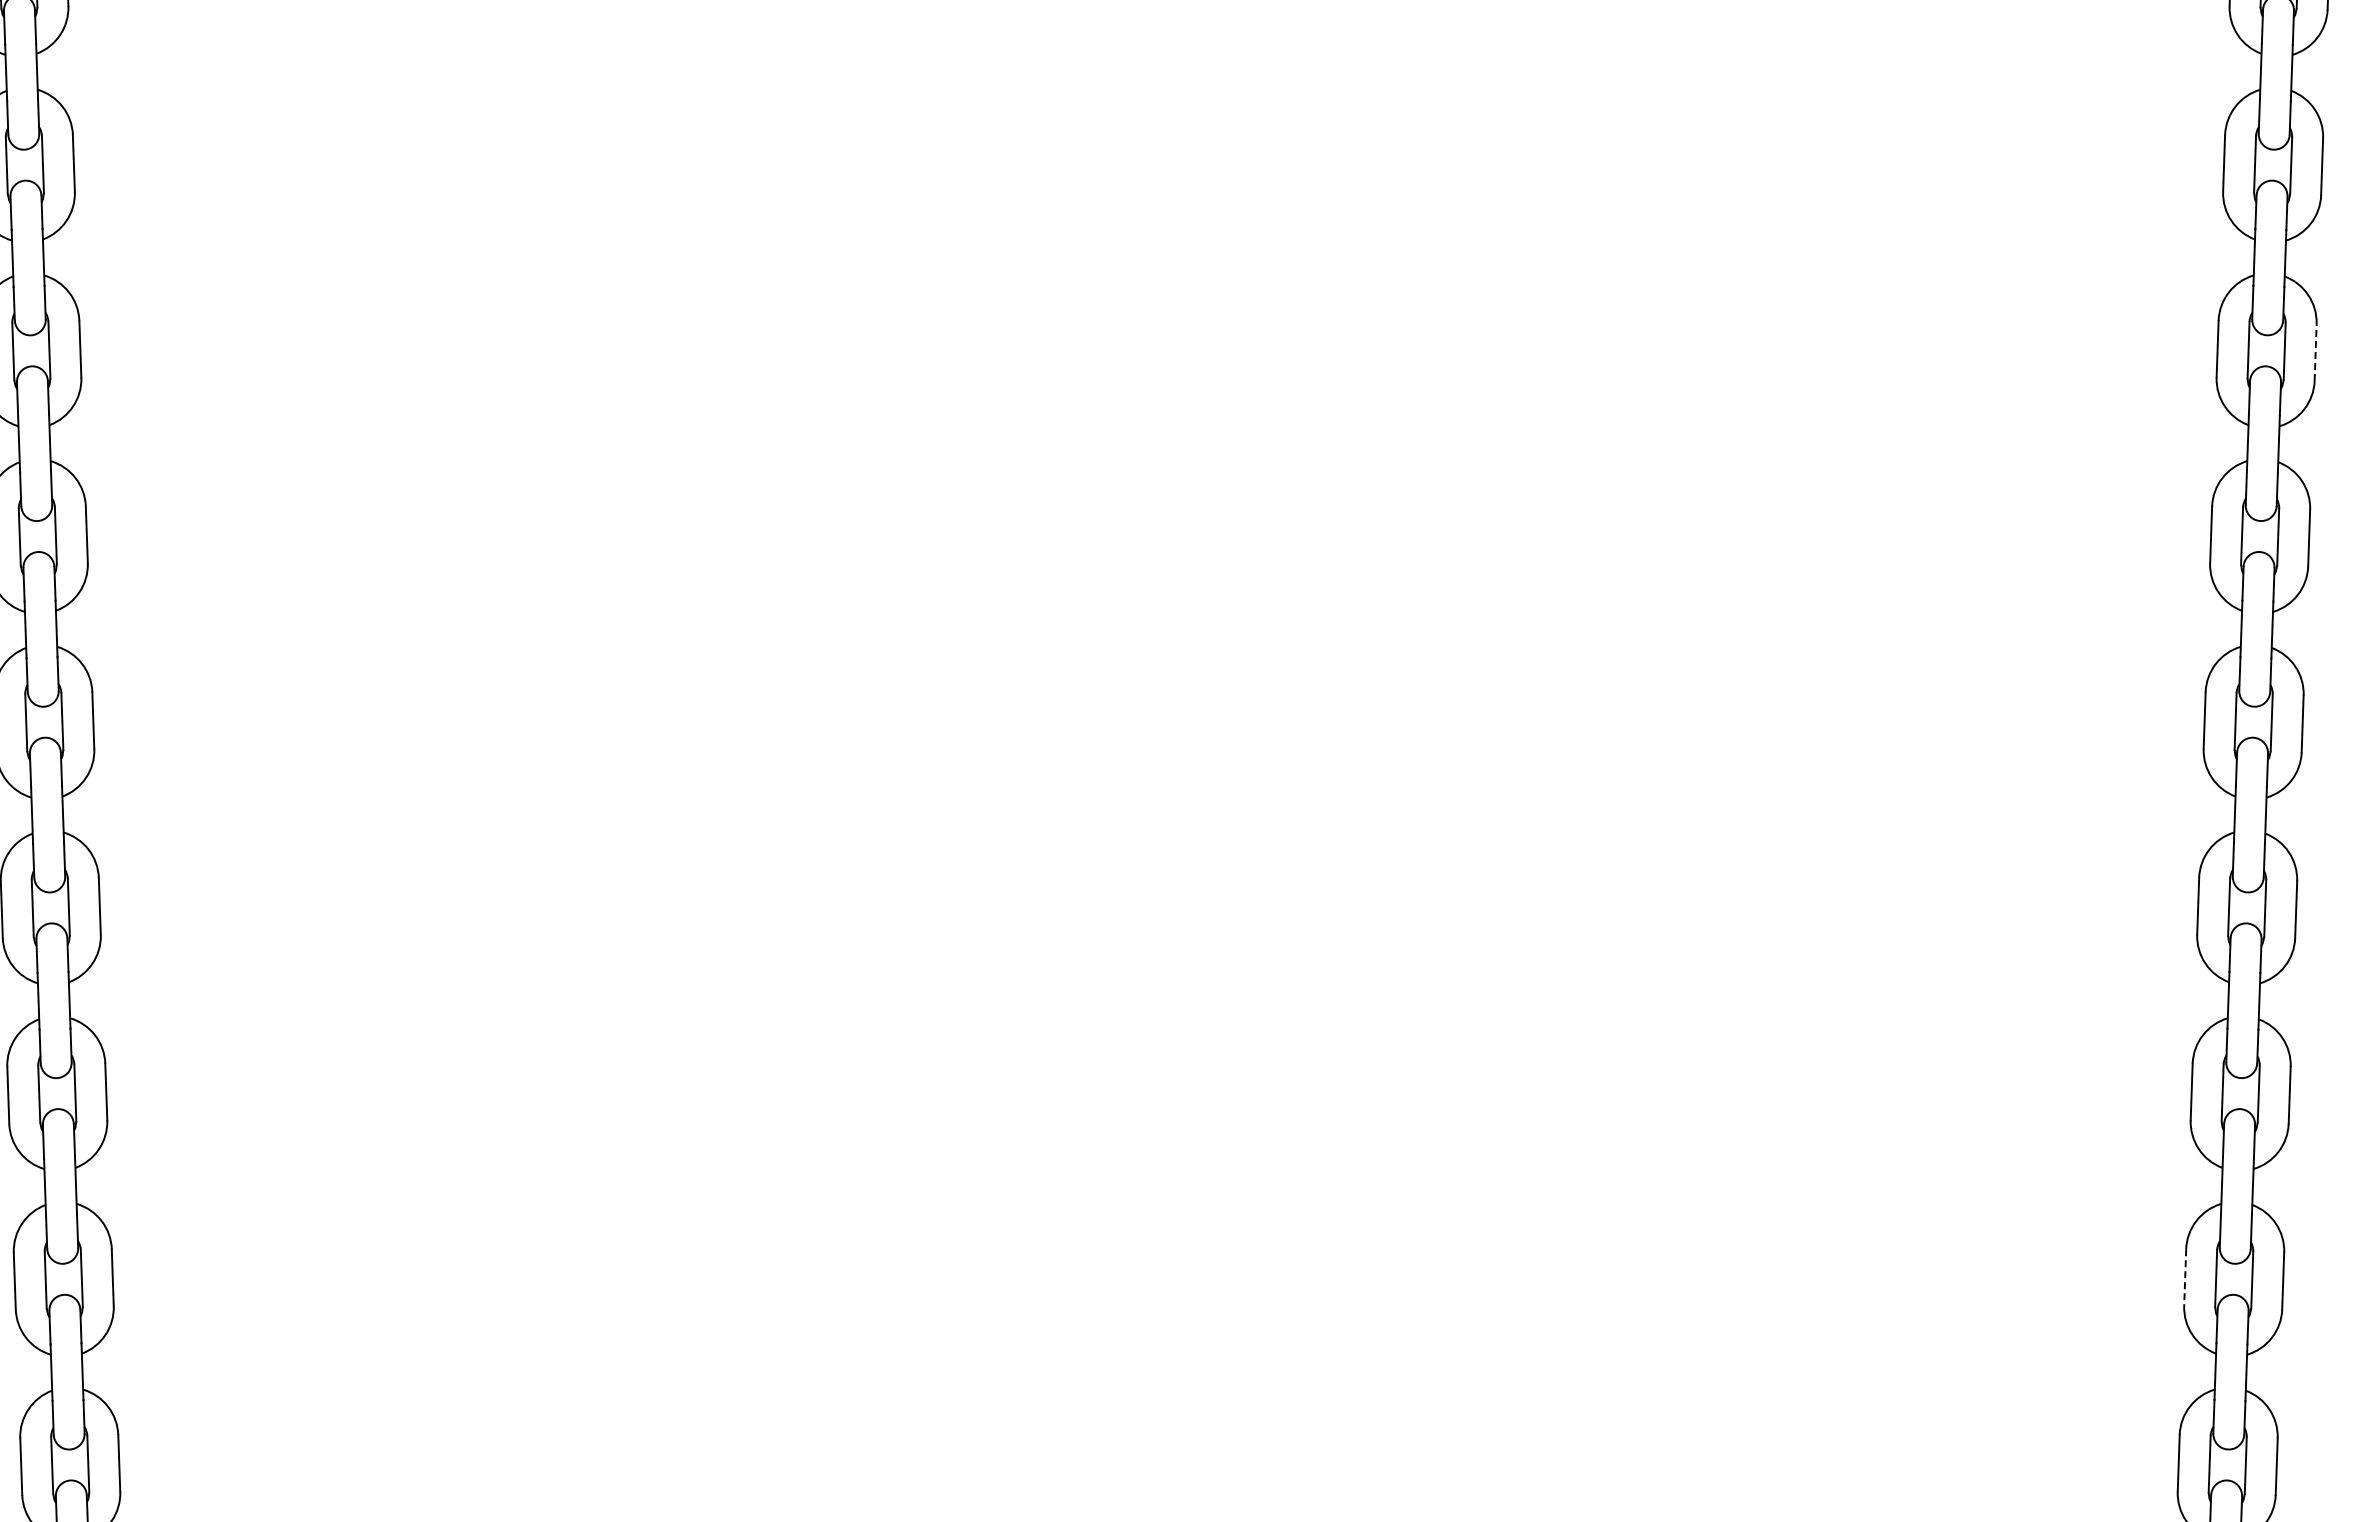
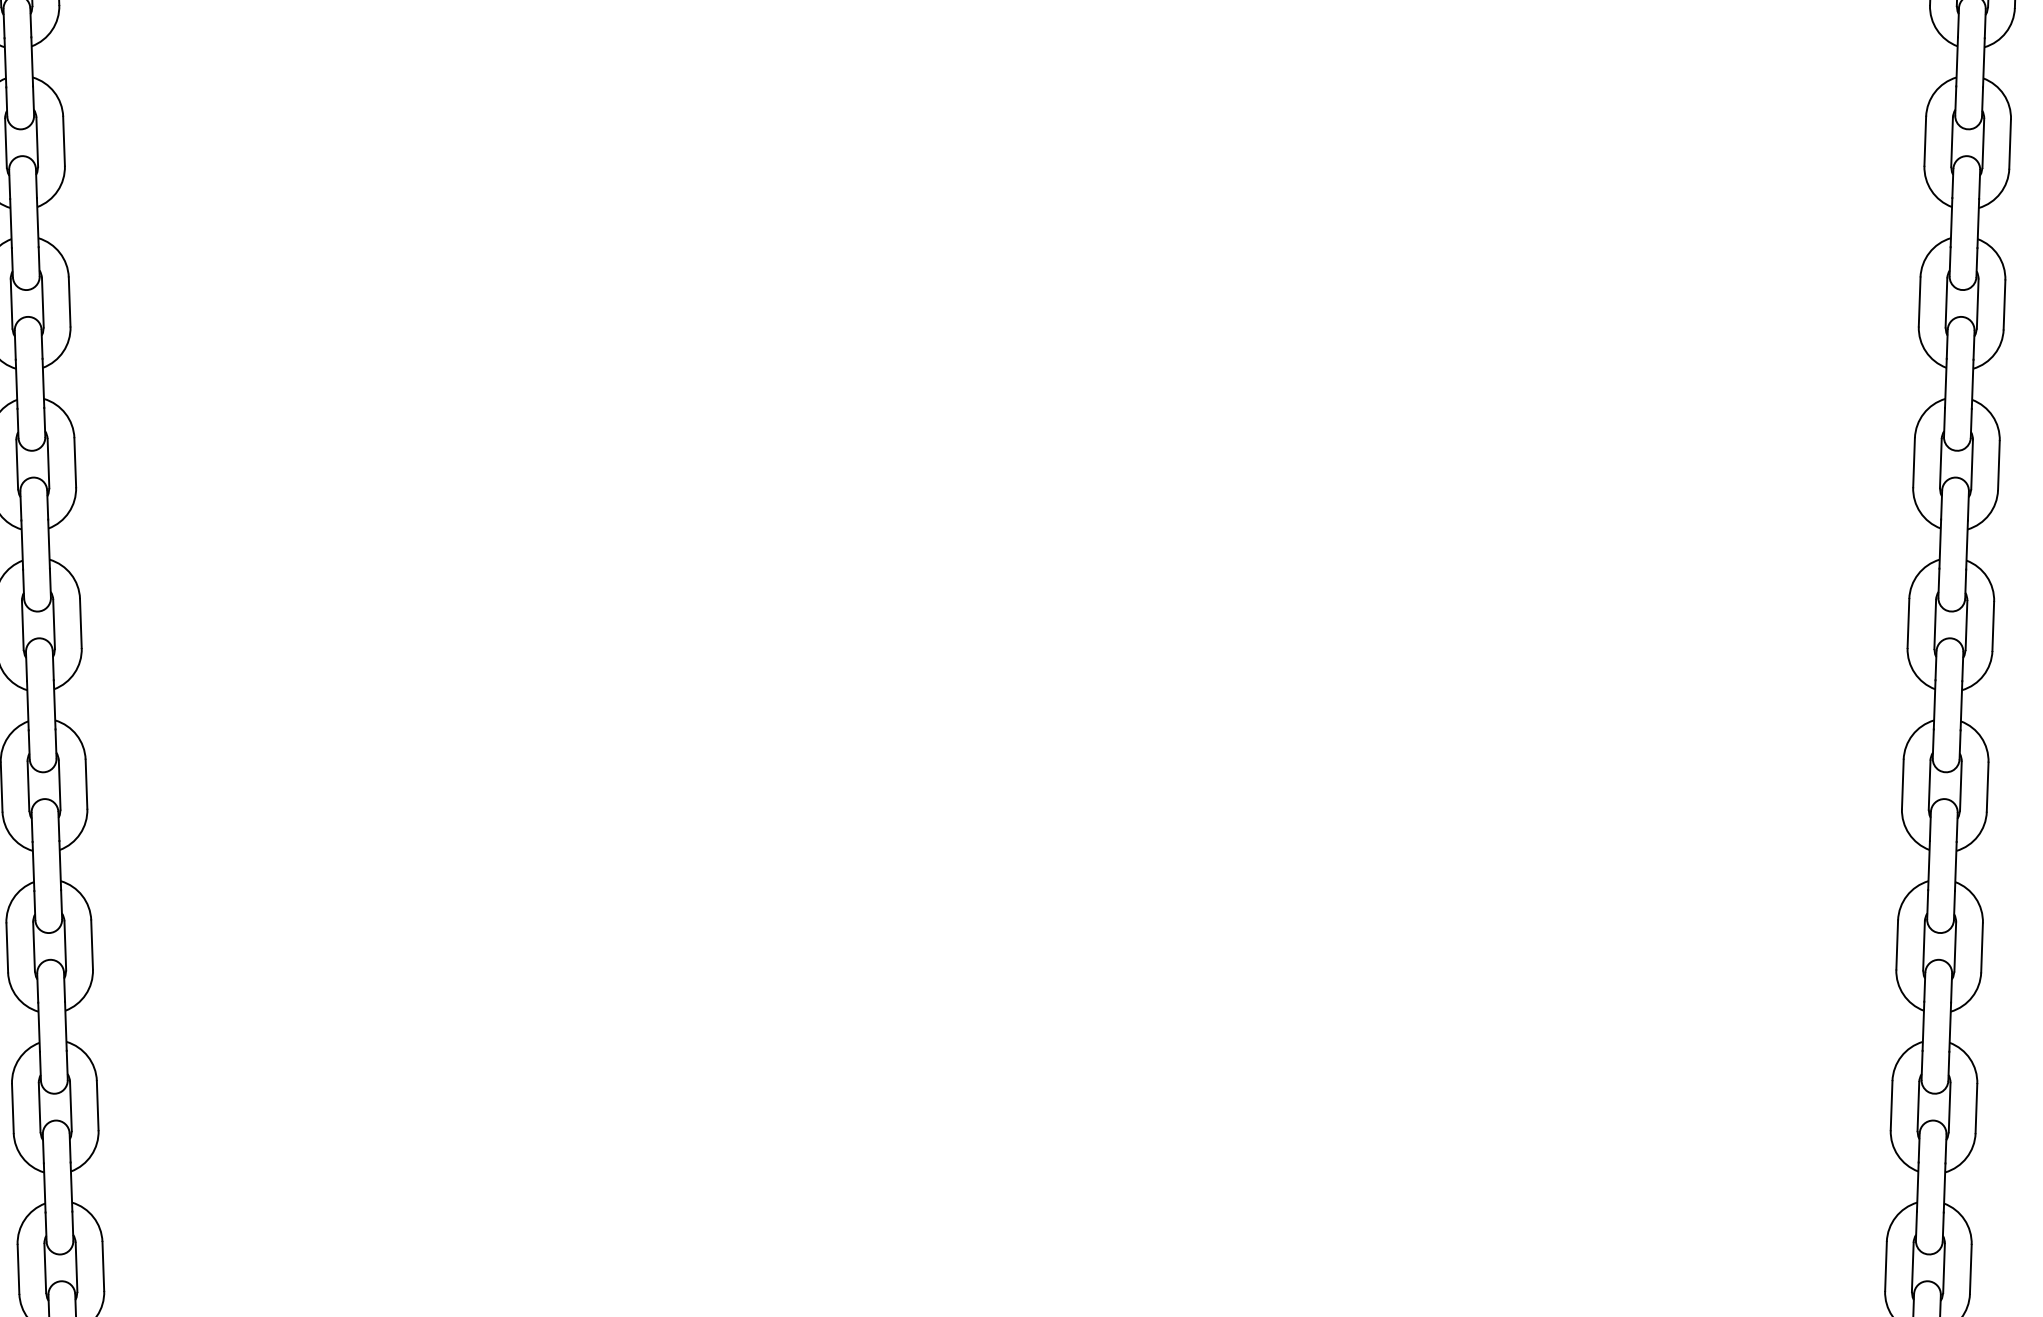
line: (2315, 352) -> (2004, 304), dashed -> solid
line: (2185, 1278) -> (1891, 1106), dashed -> solid

